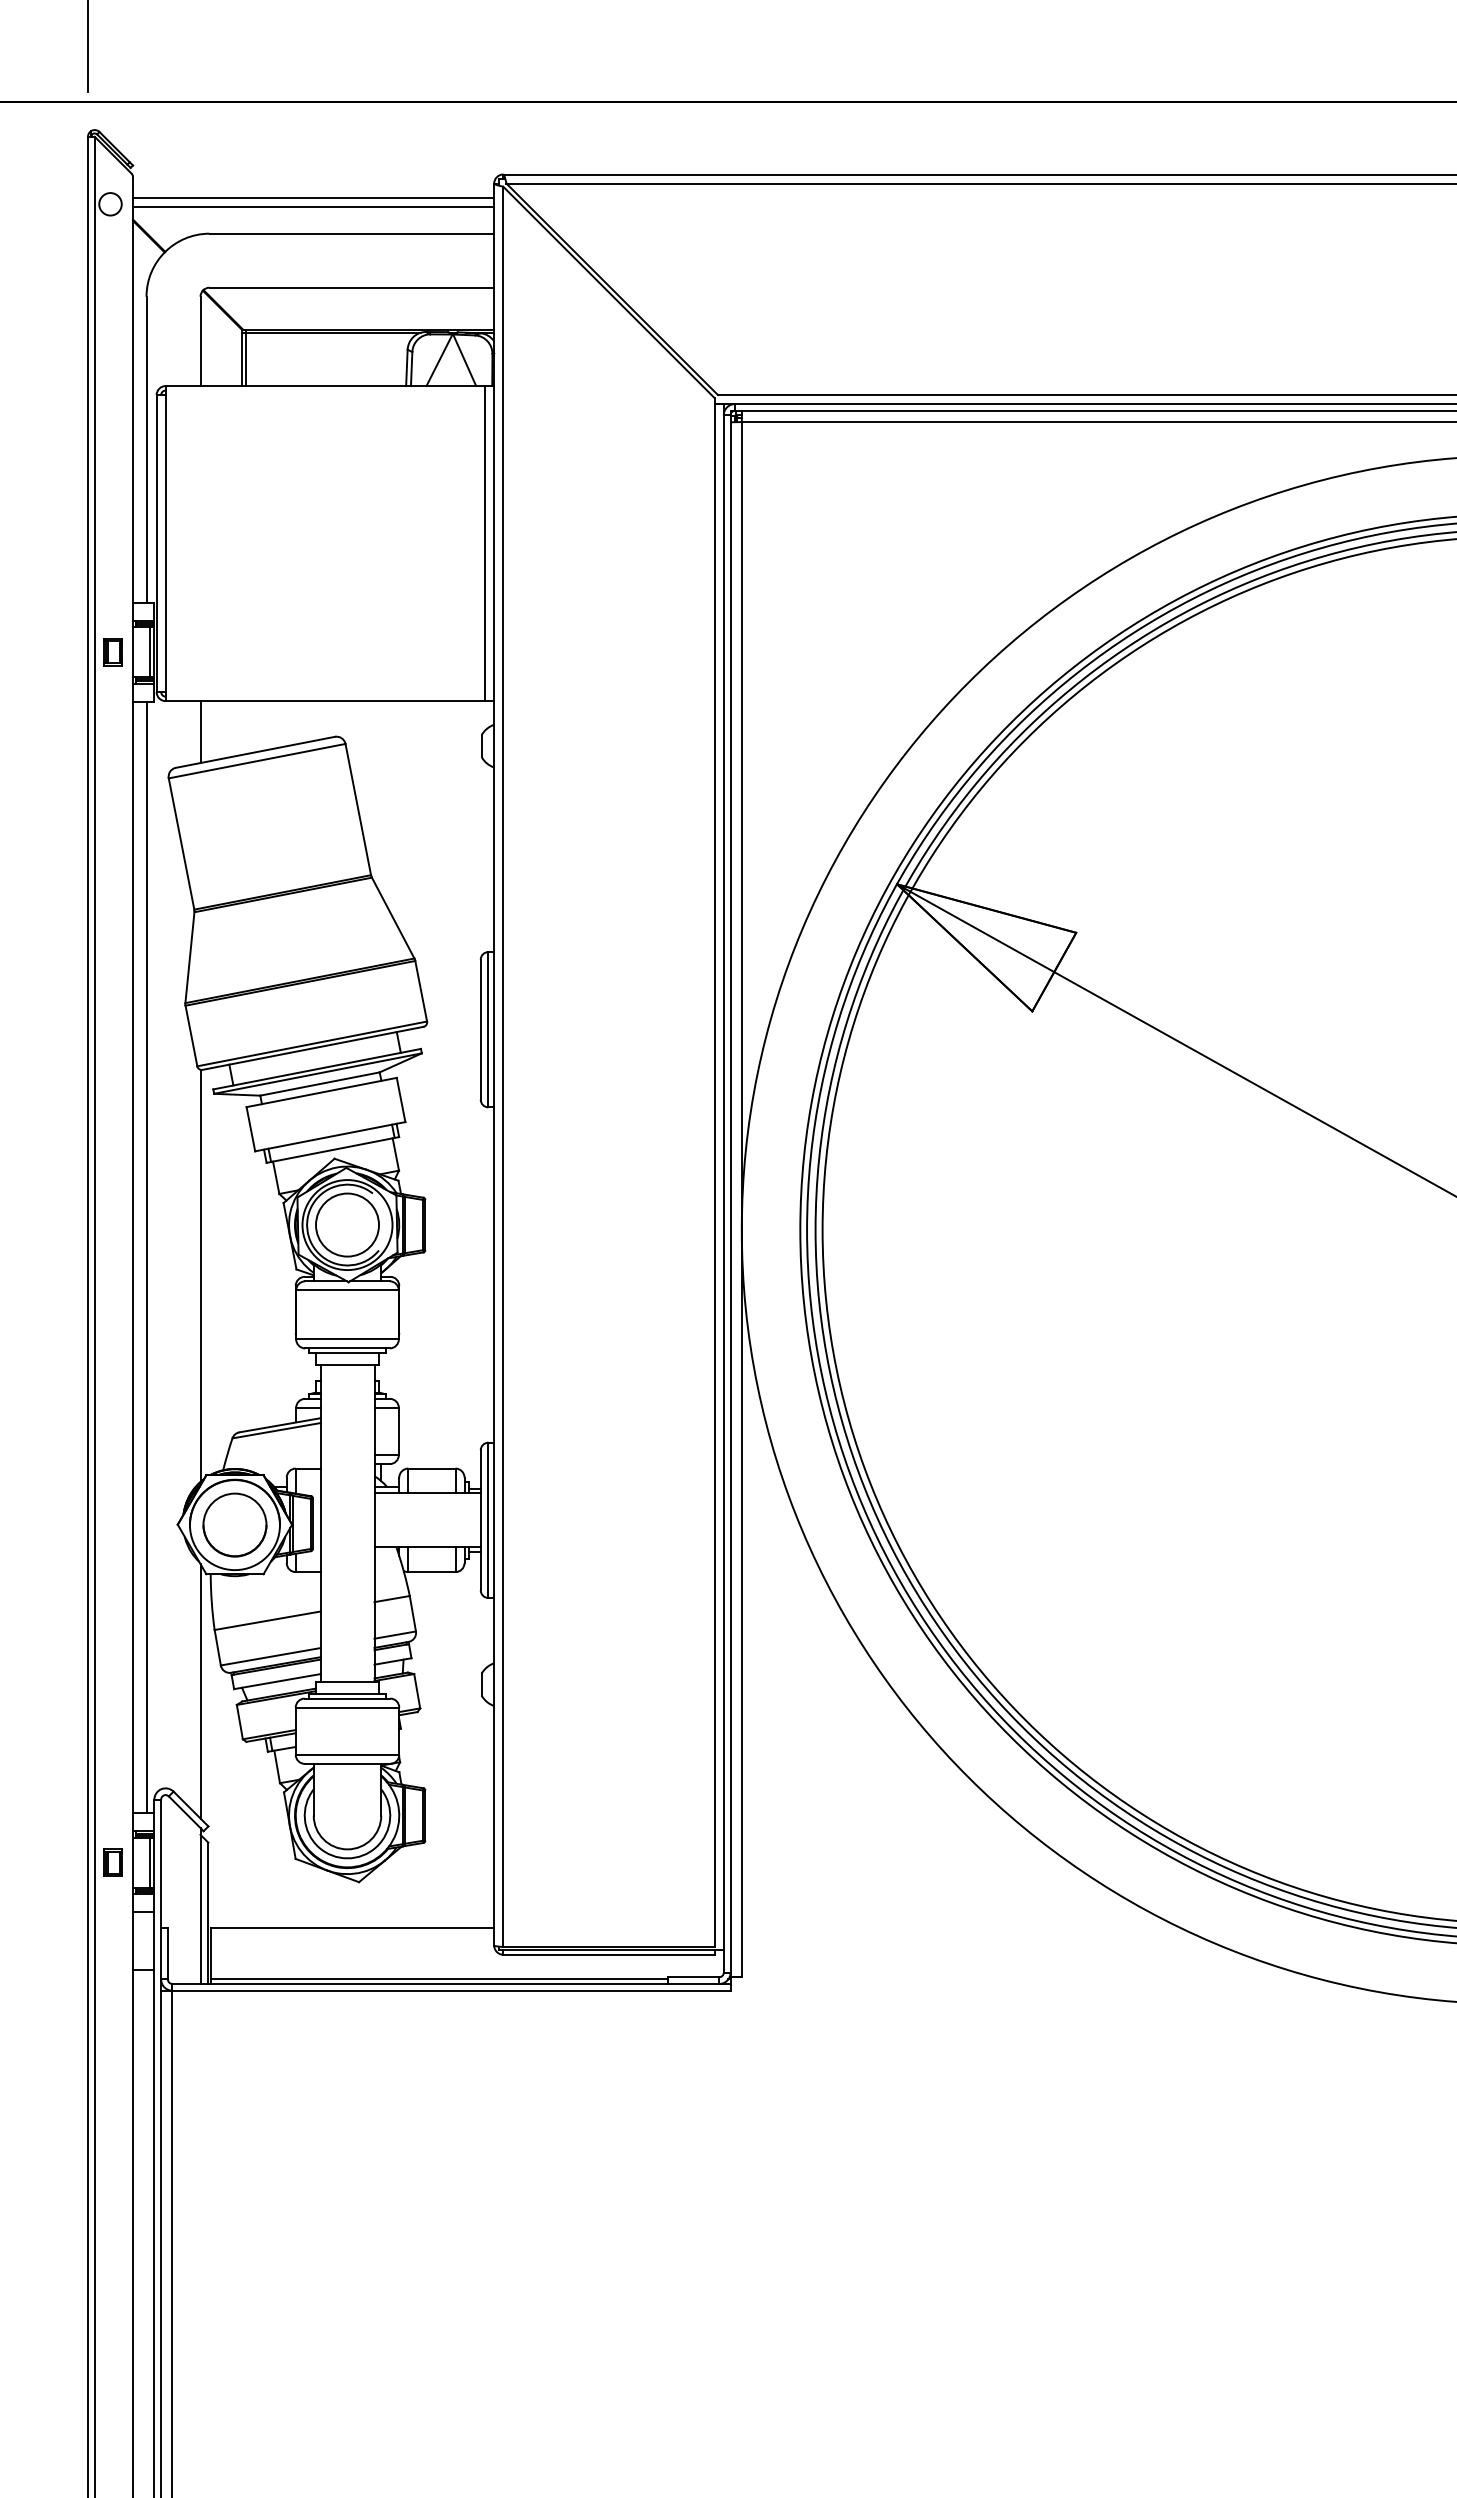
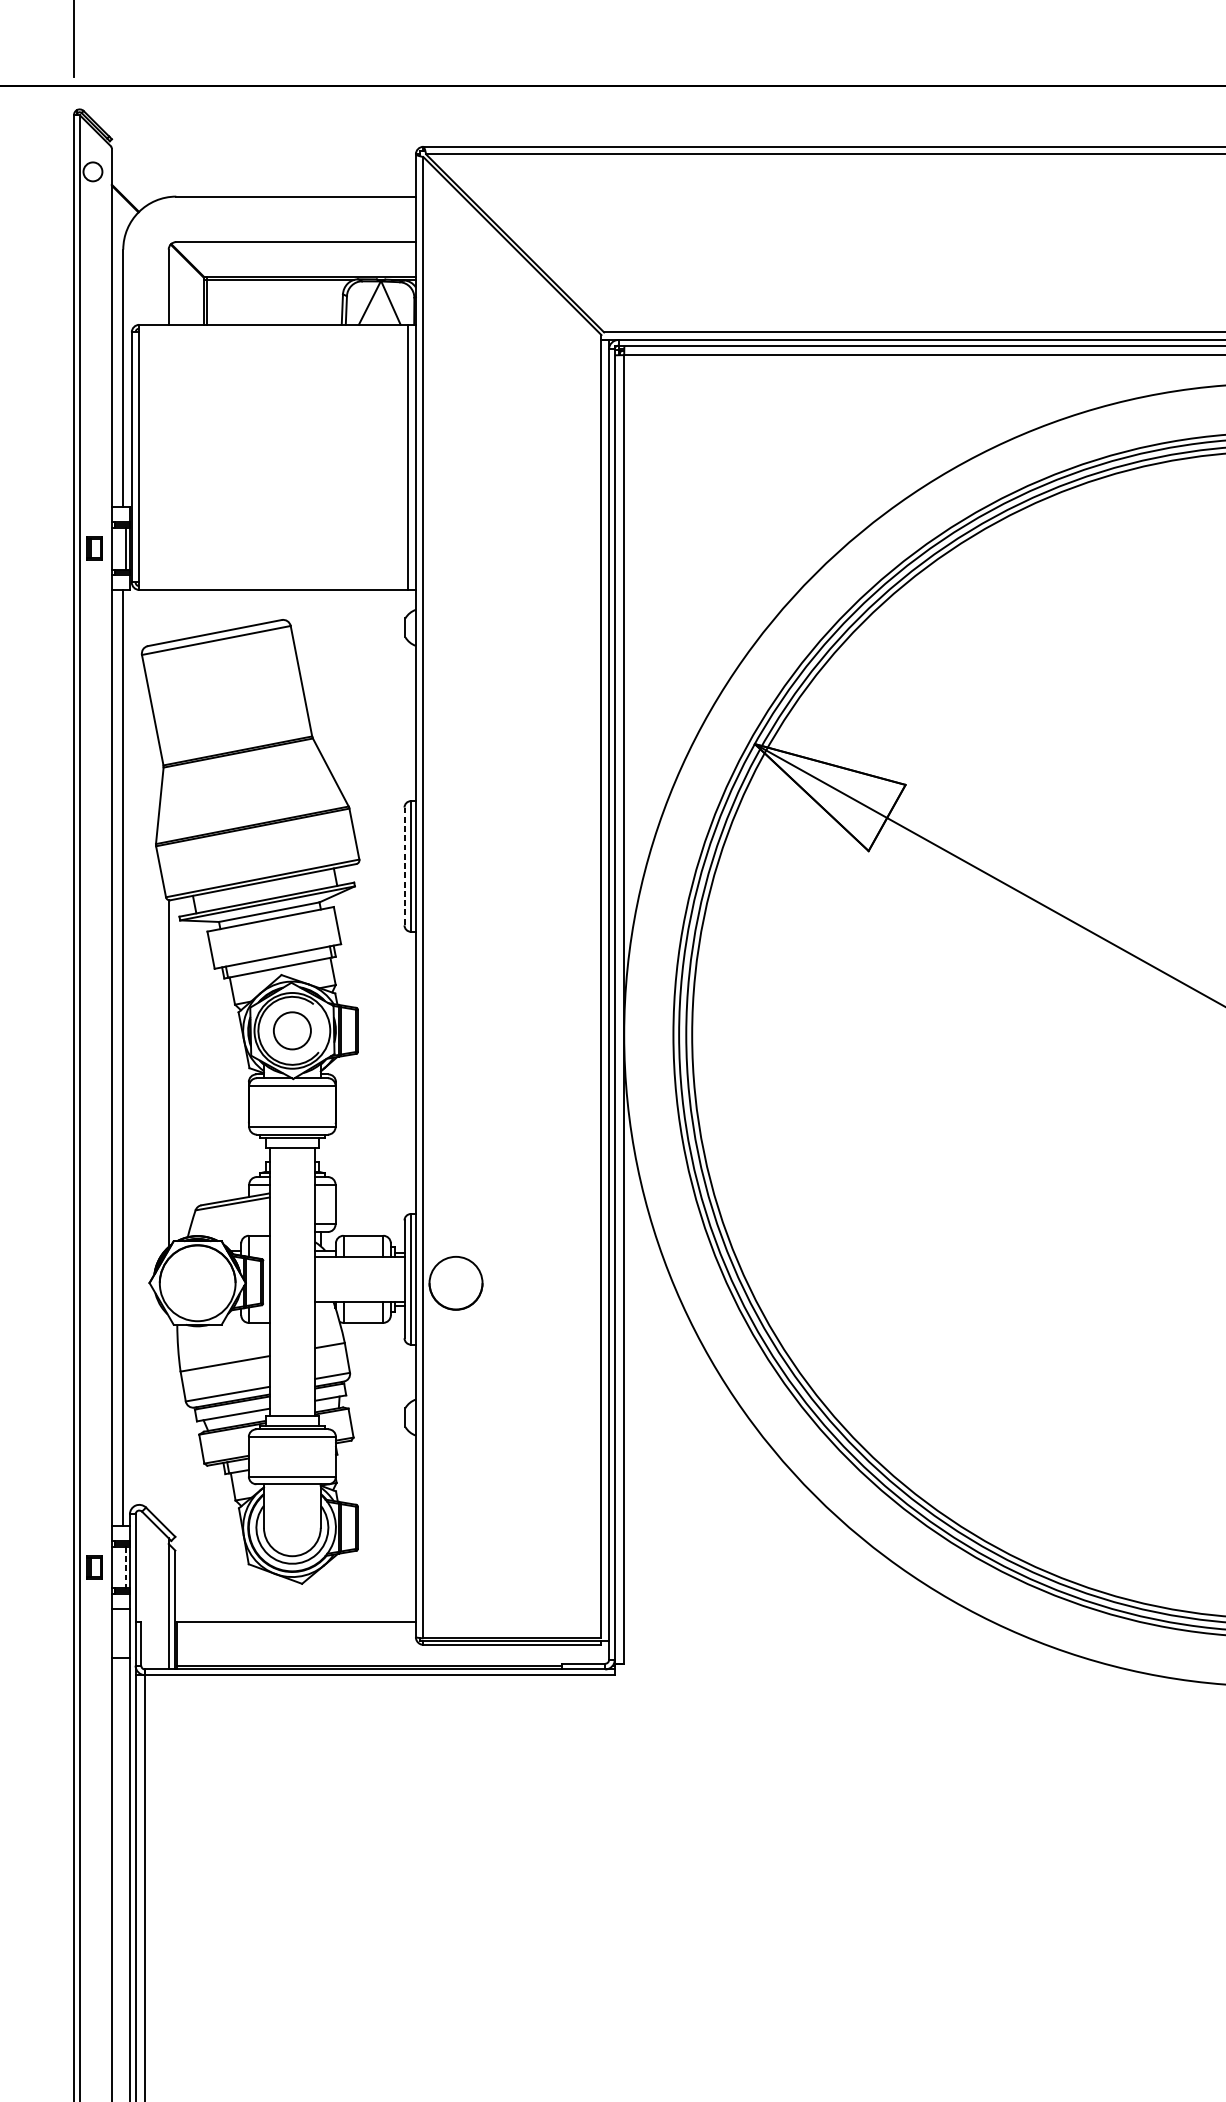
line: (313, 197) -> (263, 166), removed
line: (313, 206) -> (263, 173), removed
line: (200, 732) -> (168, 616), removed
line: (480, 1029) -> (404, 866), solid -> dashed
circle: (347, 1224) -> (292, 1030), size x0.7
part: (234, 1524) -> (455, 1282), moved
line: (200, 1691) -> (168, 1423), removed
line: (149, 1862) -> (125, 1567), solid -> dashed

